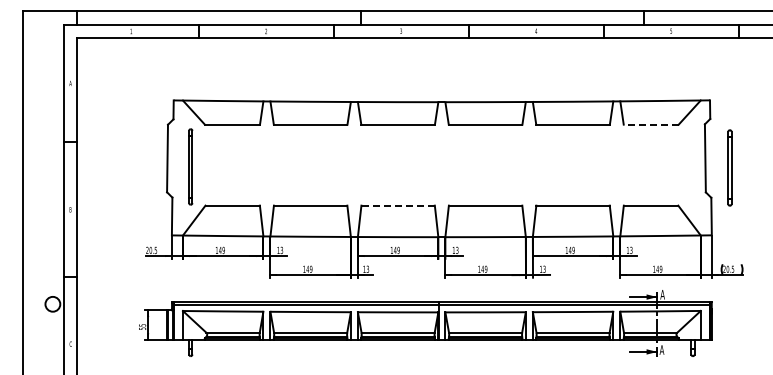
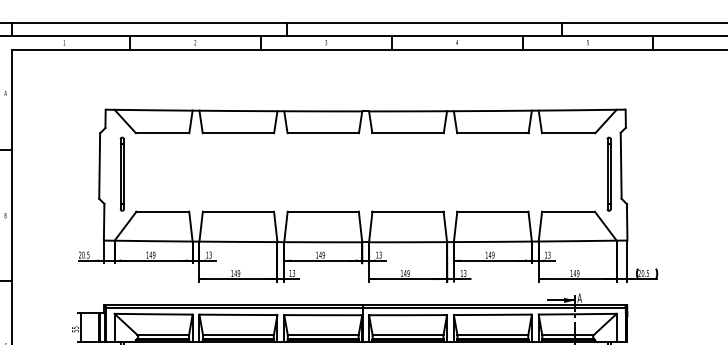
line: (651, 124) -> (568, 133), dashed -> solid
part: (729, 167) -> (608, 173), moved
line: (398, 205) -> (323, 211), dashed -> solid

